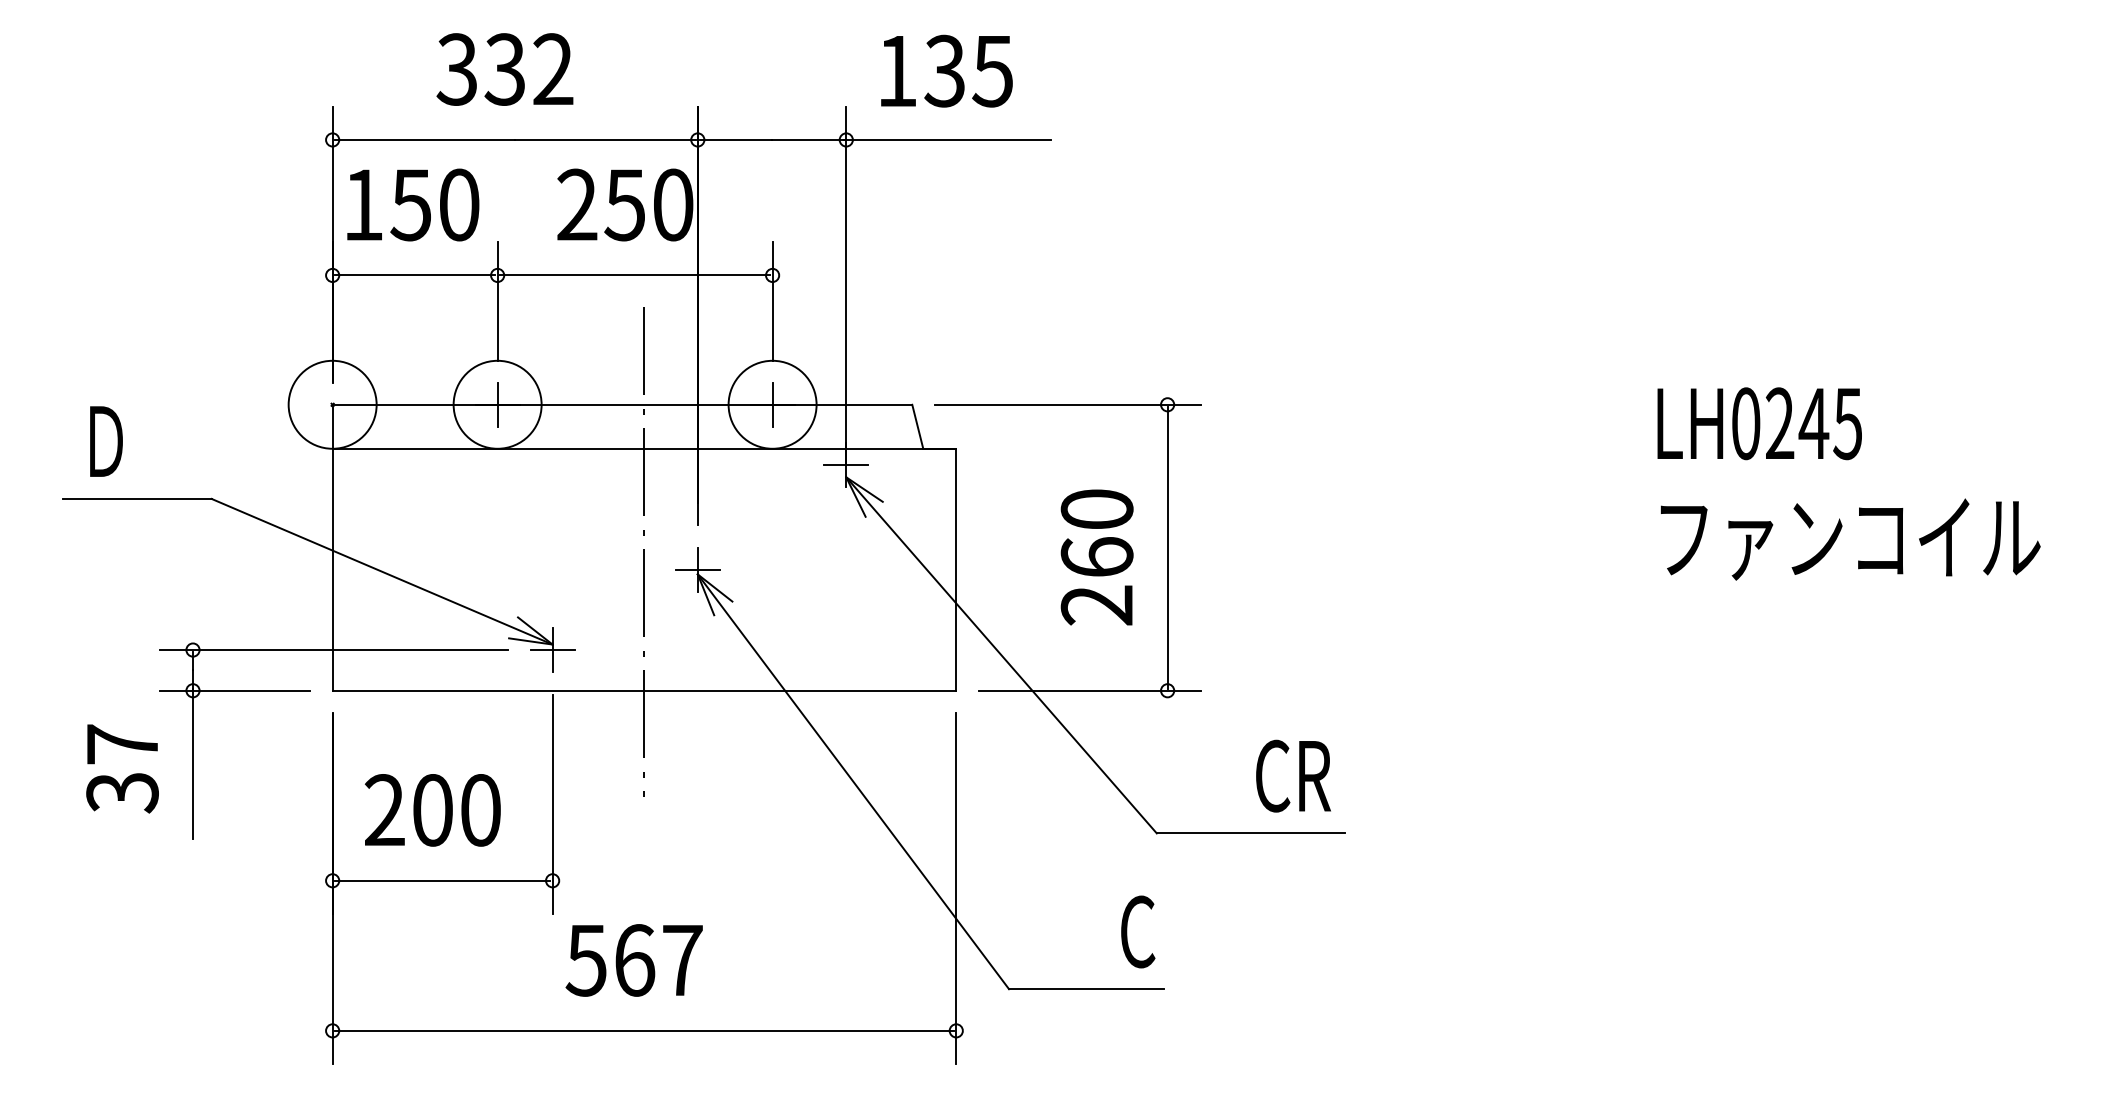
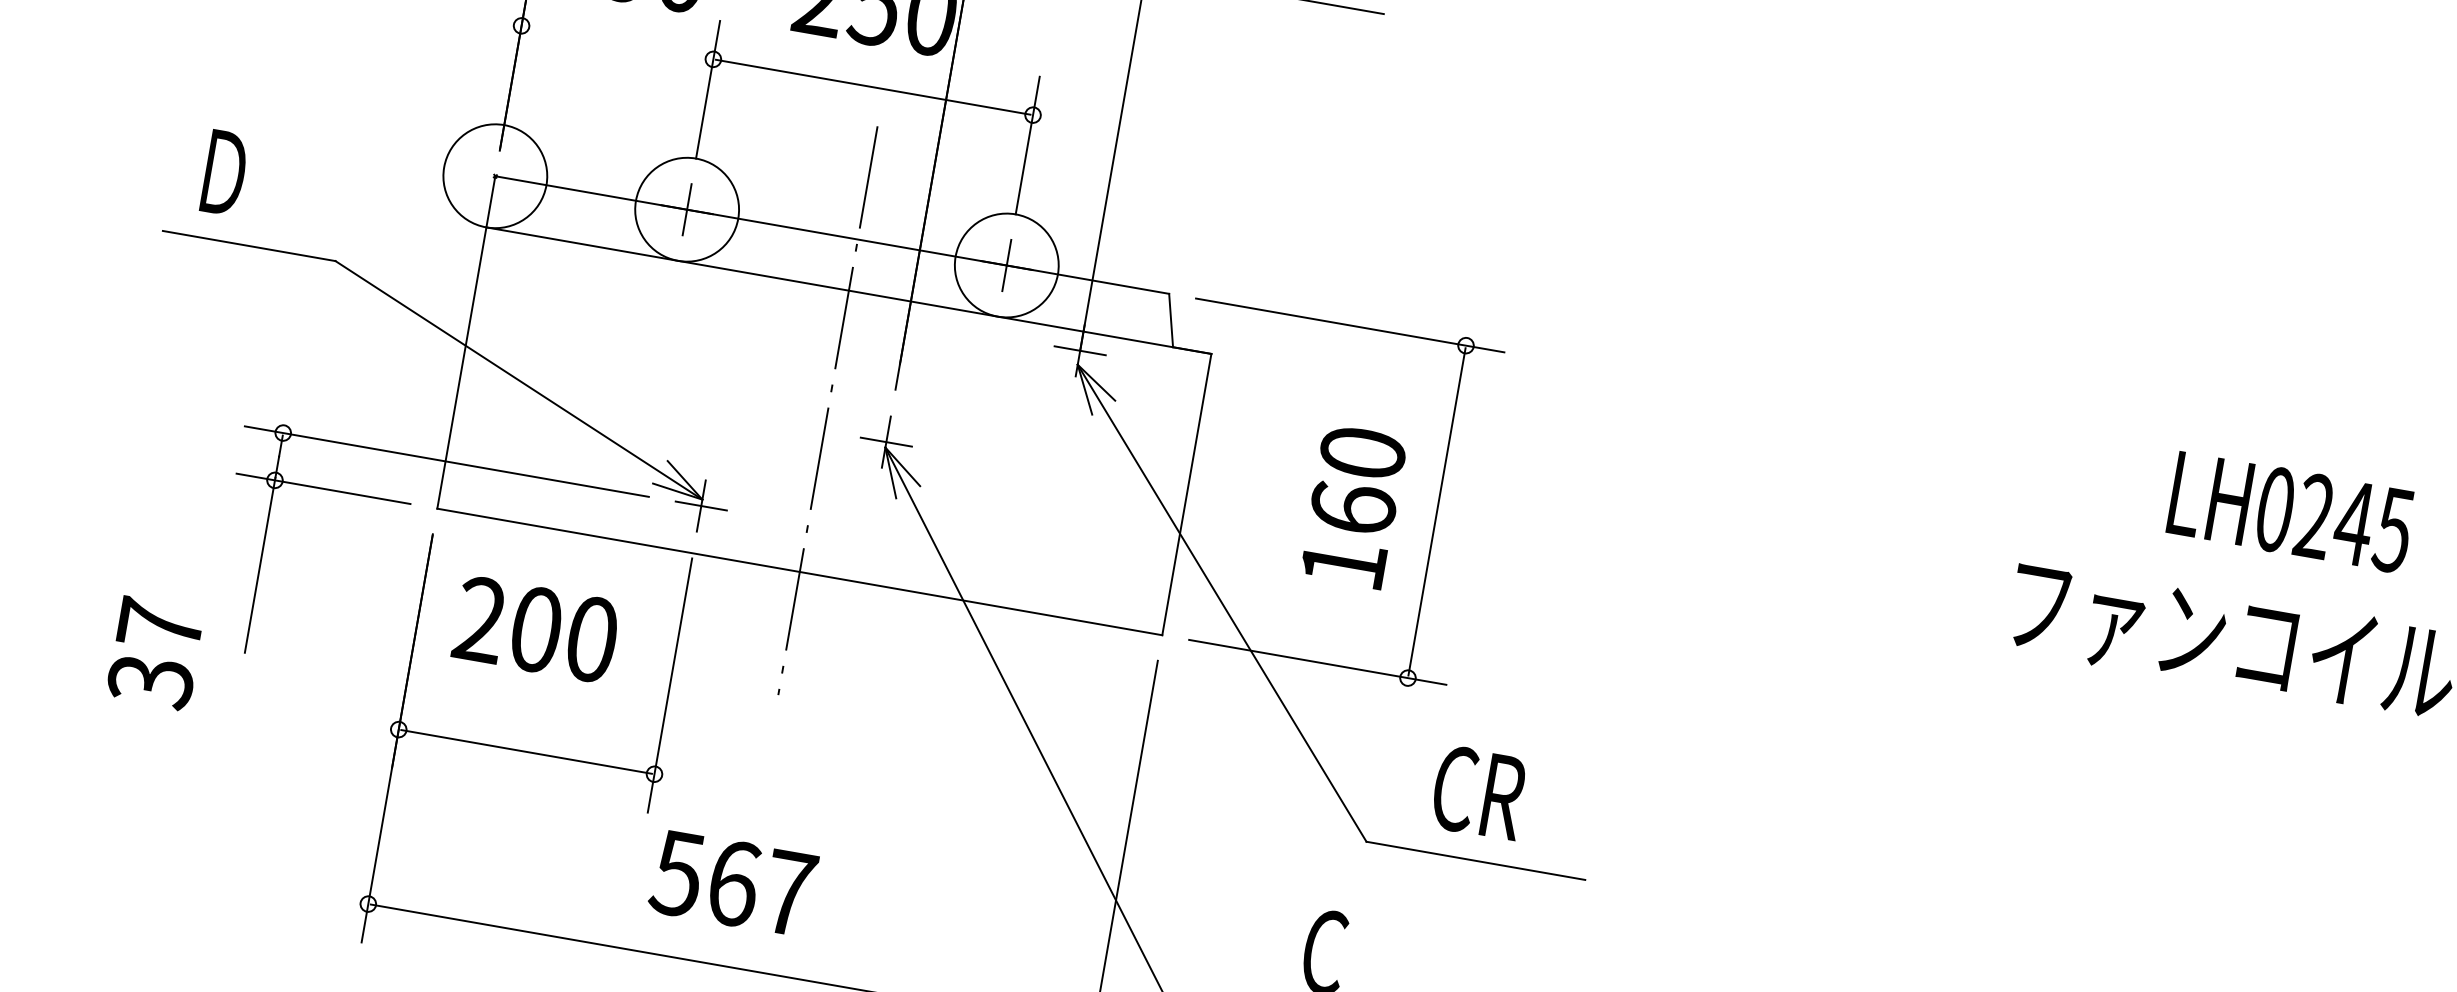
line: (414, 275) -> (616, 42), removed
text: (1759, 423) -> (2290, 512), moved
text: (1096, 605) -> (1342, 564), 260 -> 160
text: (122, 768) -> (155, 653), moved
text: (1293, 775) -> (1479, 792), moved
text: (432, 810) -> (535, 629), moved

